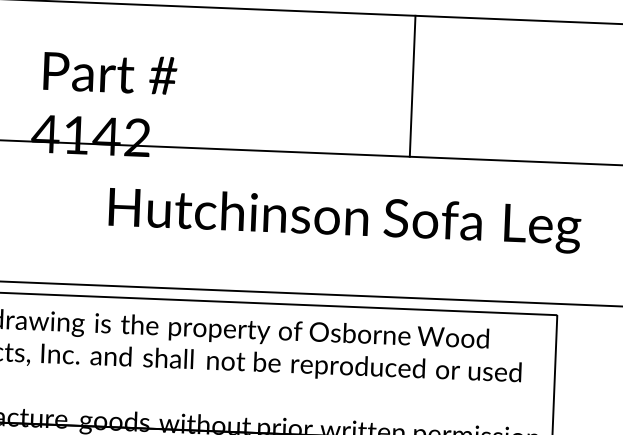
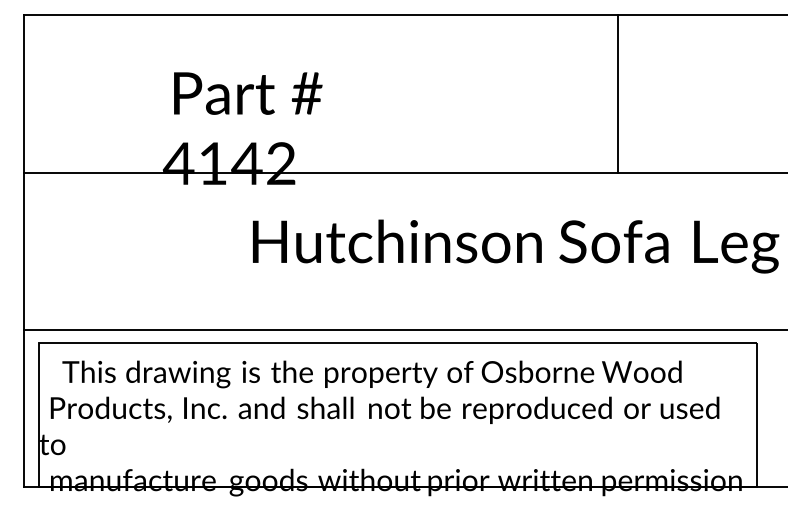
line: (412, 85) -> (618, 93), moved

